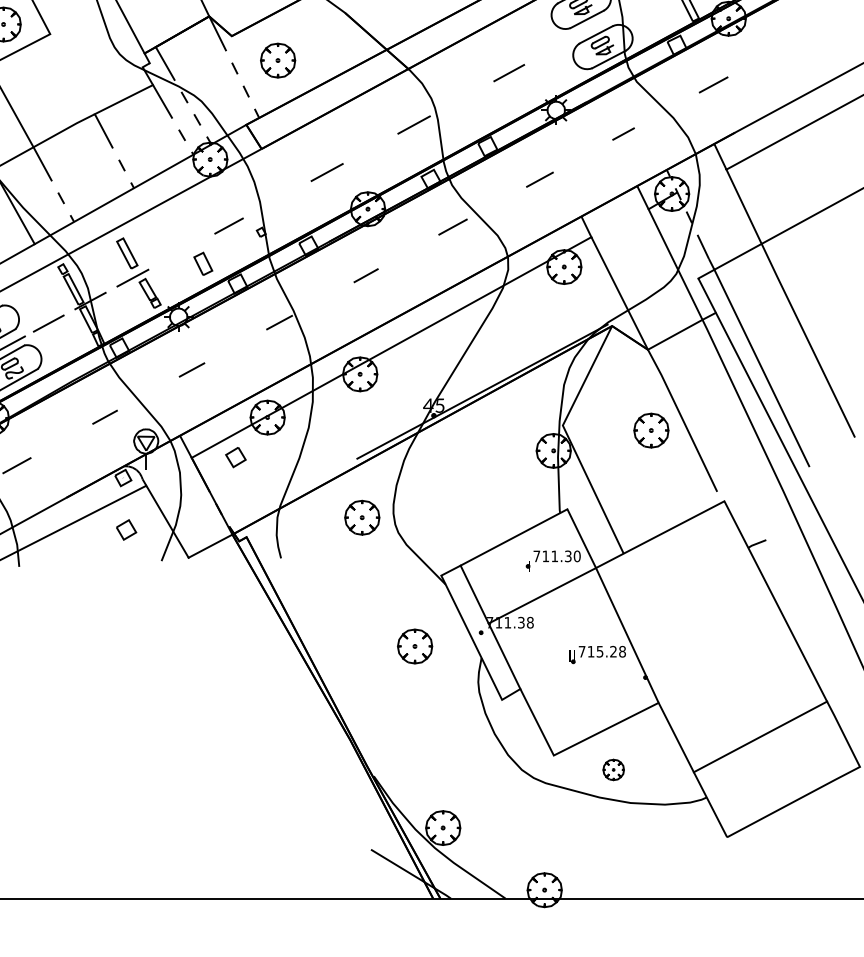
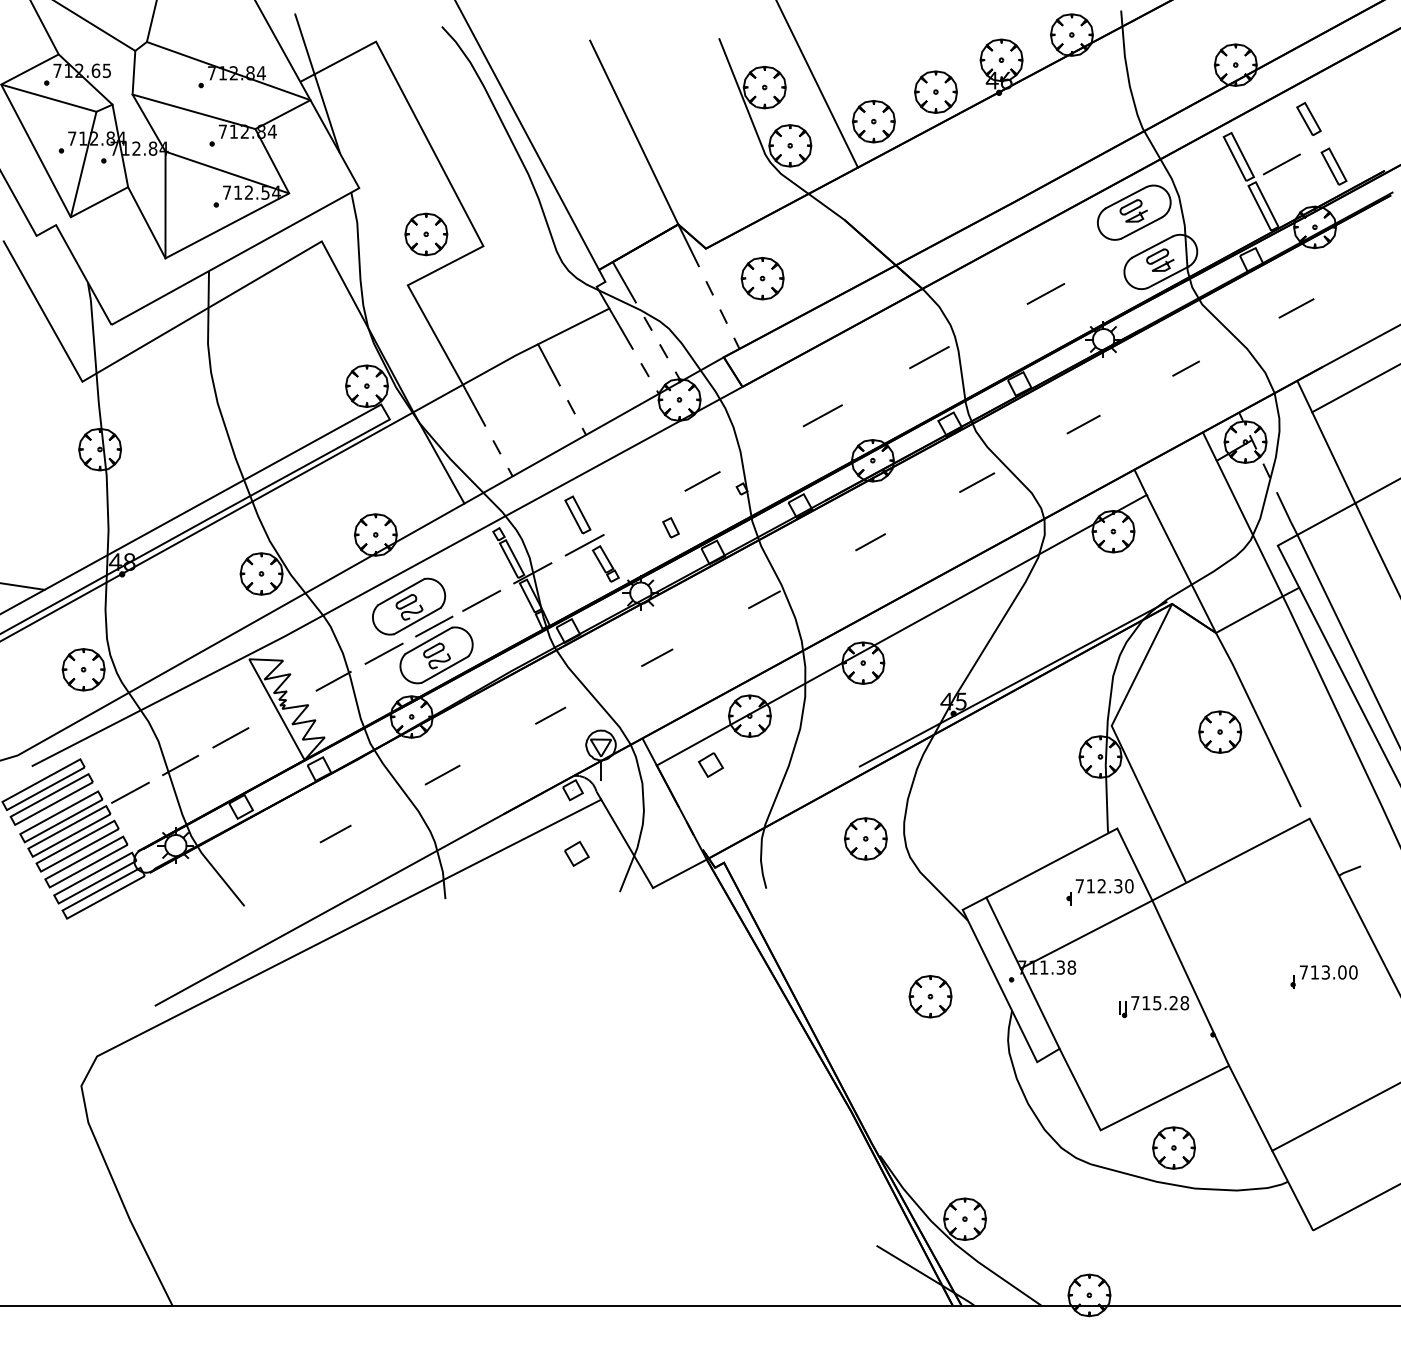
part: (202, 263) -> (670, 527), size x0.71
text: (554, 556) -> (1101, 886), 711.30 -> 712.30
part: (735, 630) -> (1323, 976), added
part: (613, 769) -> (1173, 1147), size x1.67

